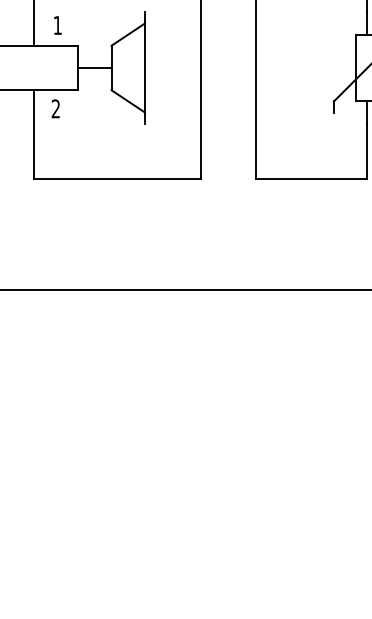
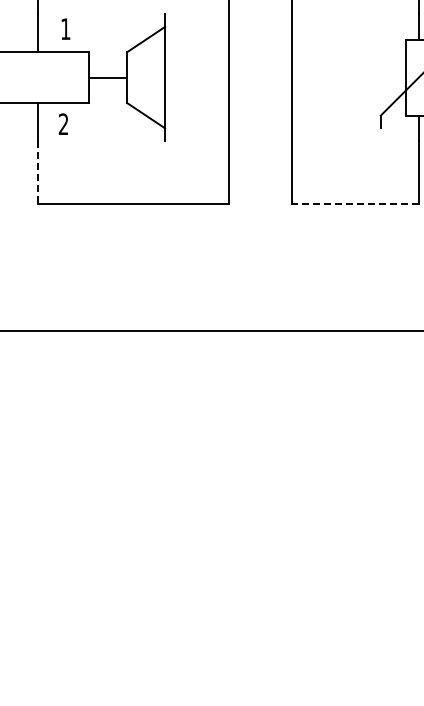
line: (33, 151) -> (38, 172), solid -> dashed
line: (310, 179) -> (354, 204), solid -> dashed

